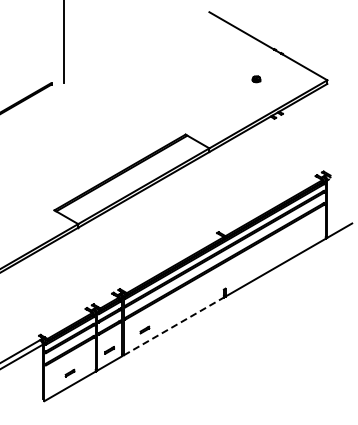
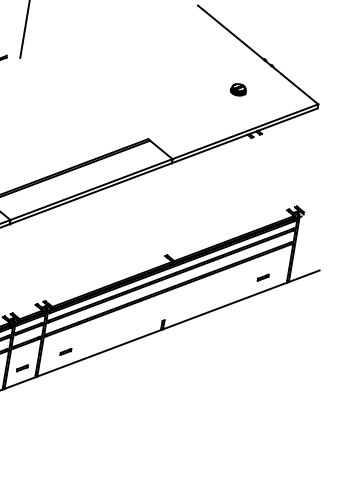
part: (256, 79) -> (238, 90), size x1.67
part: (304, 237) -> (263, 277), added
line: (173, 326) -> (98, 353), dashed -> solid

